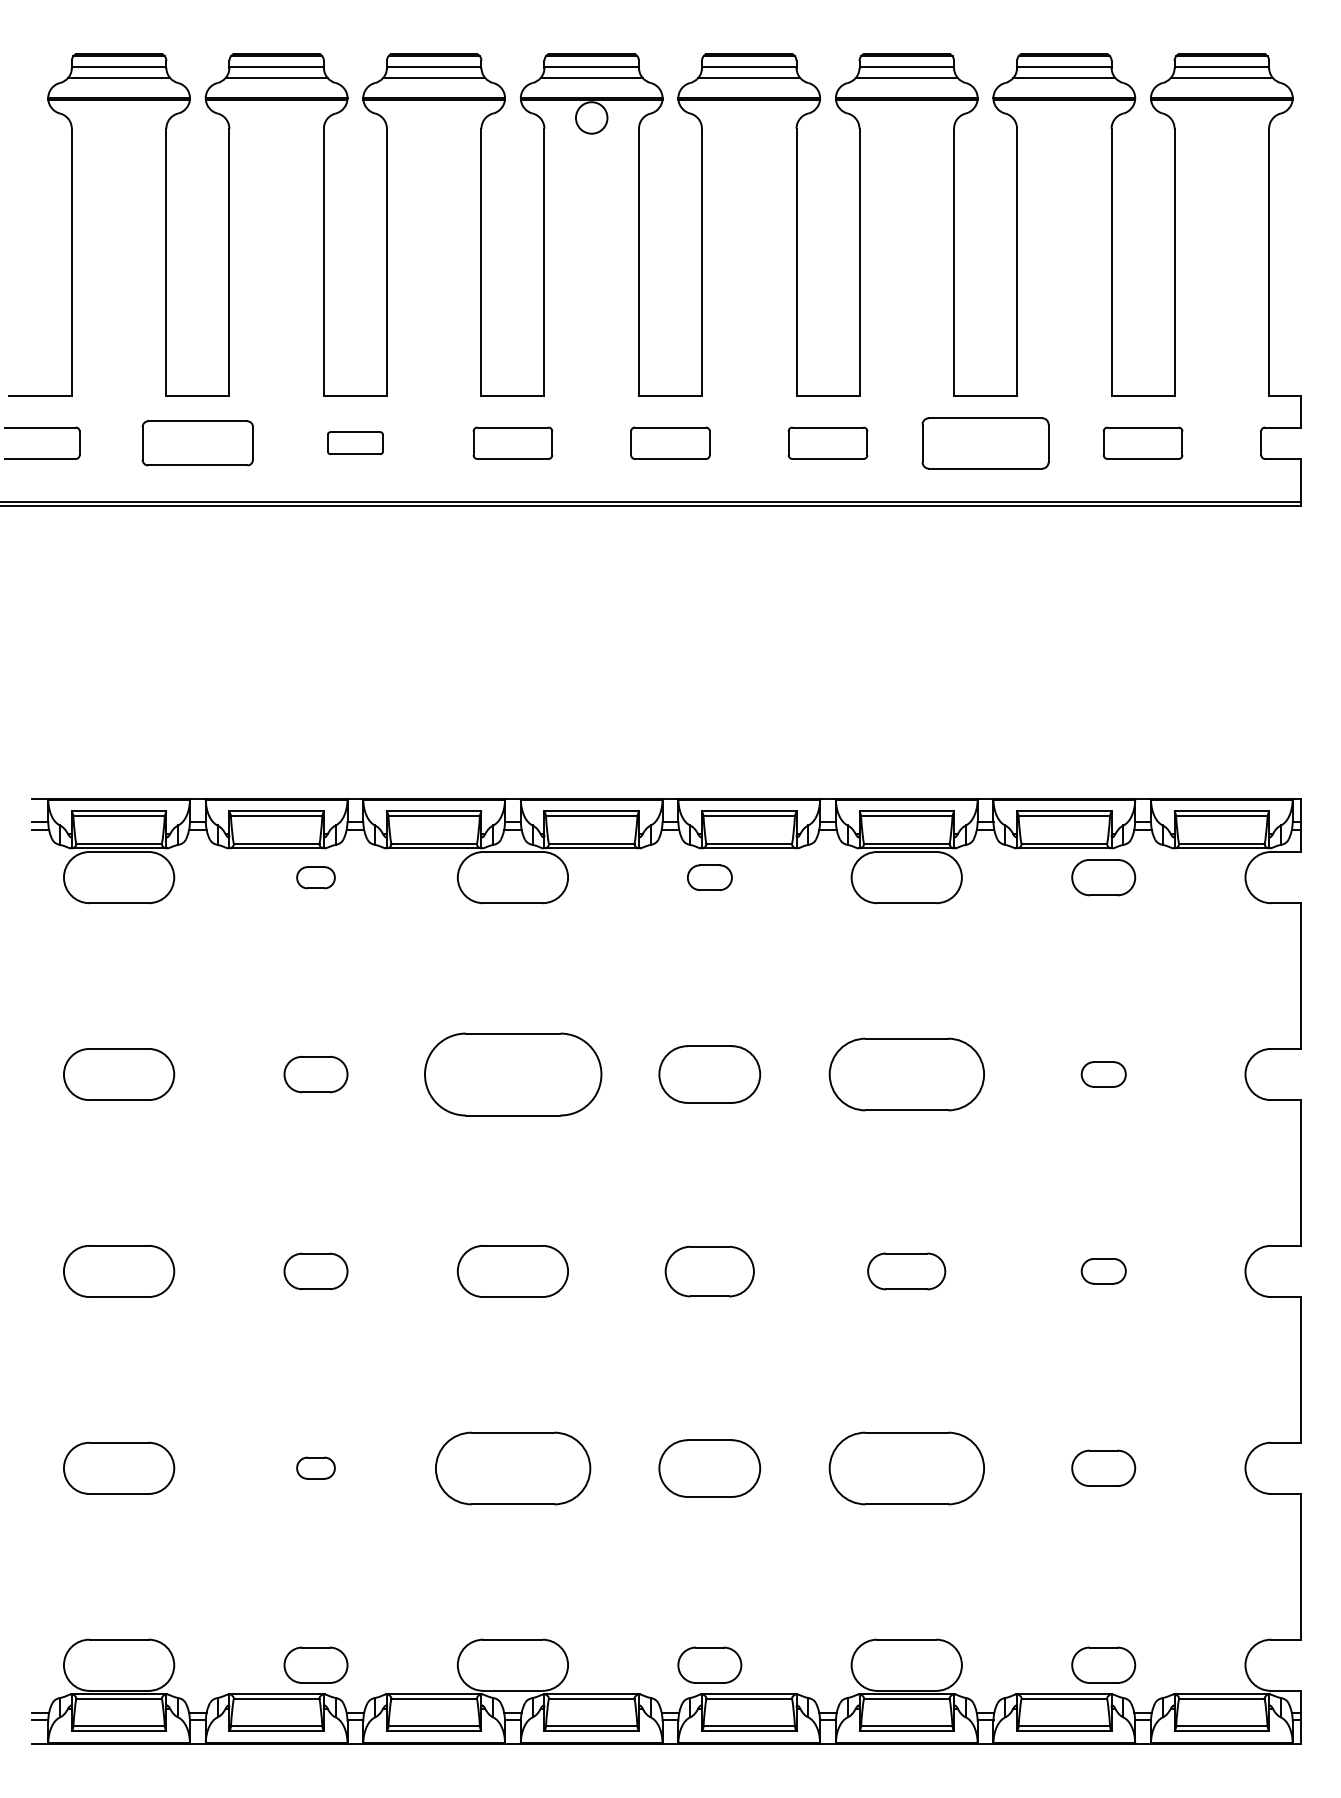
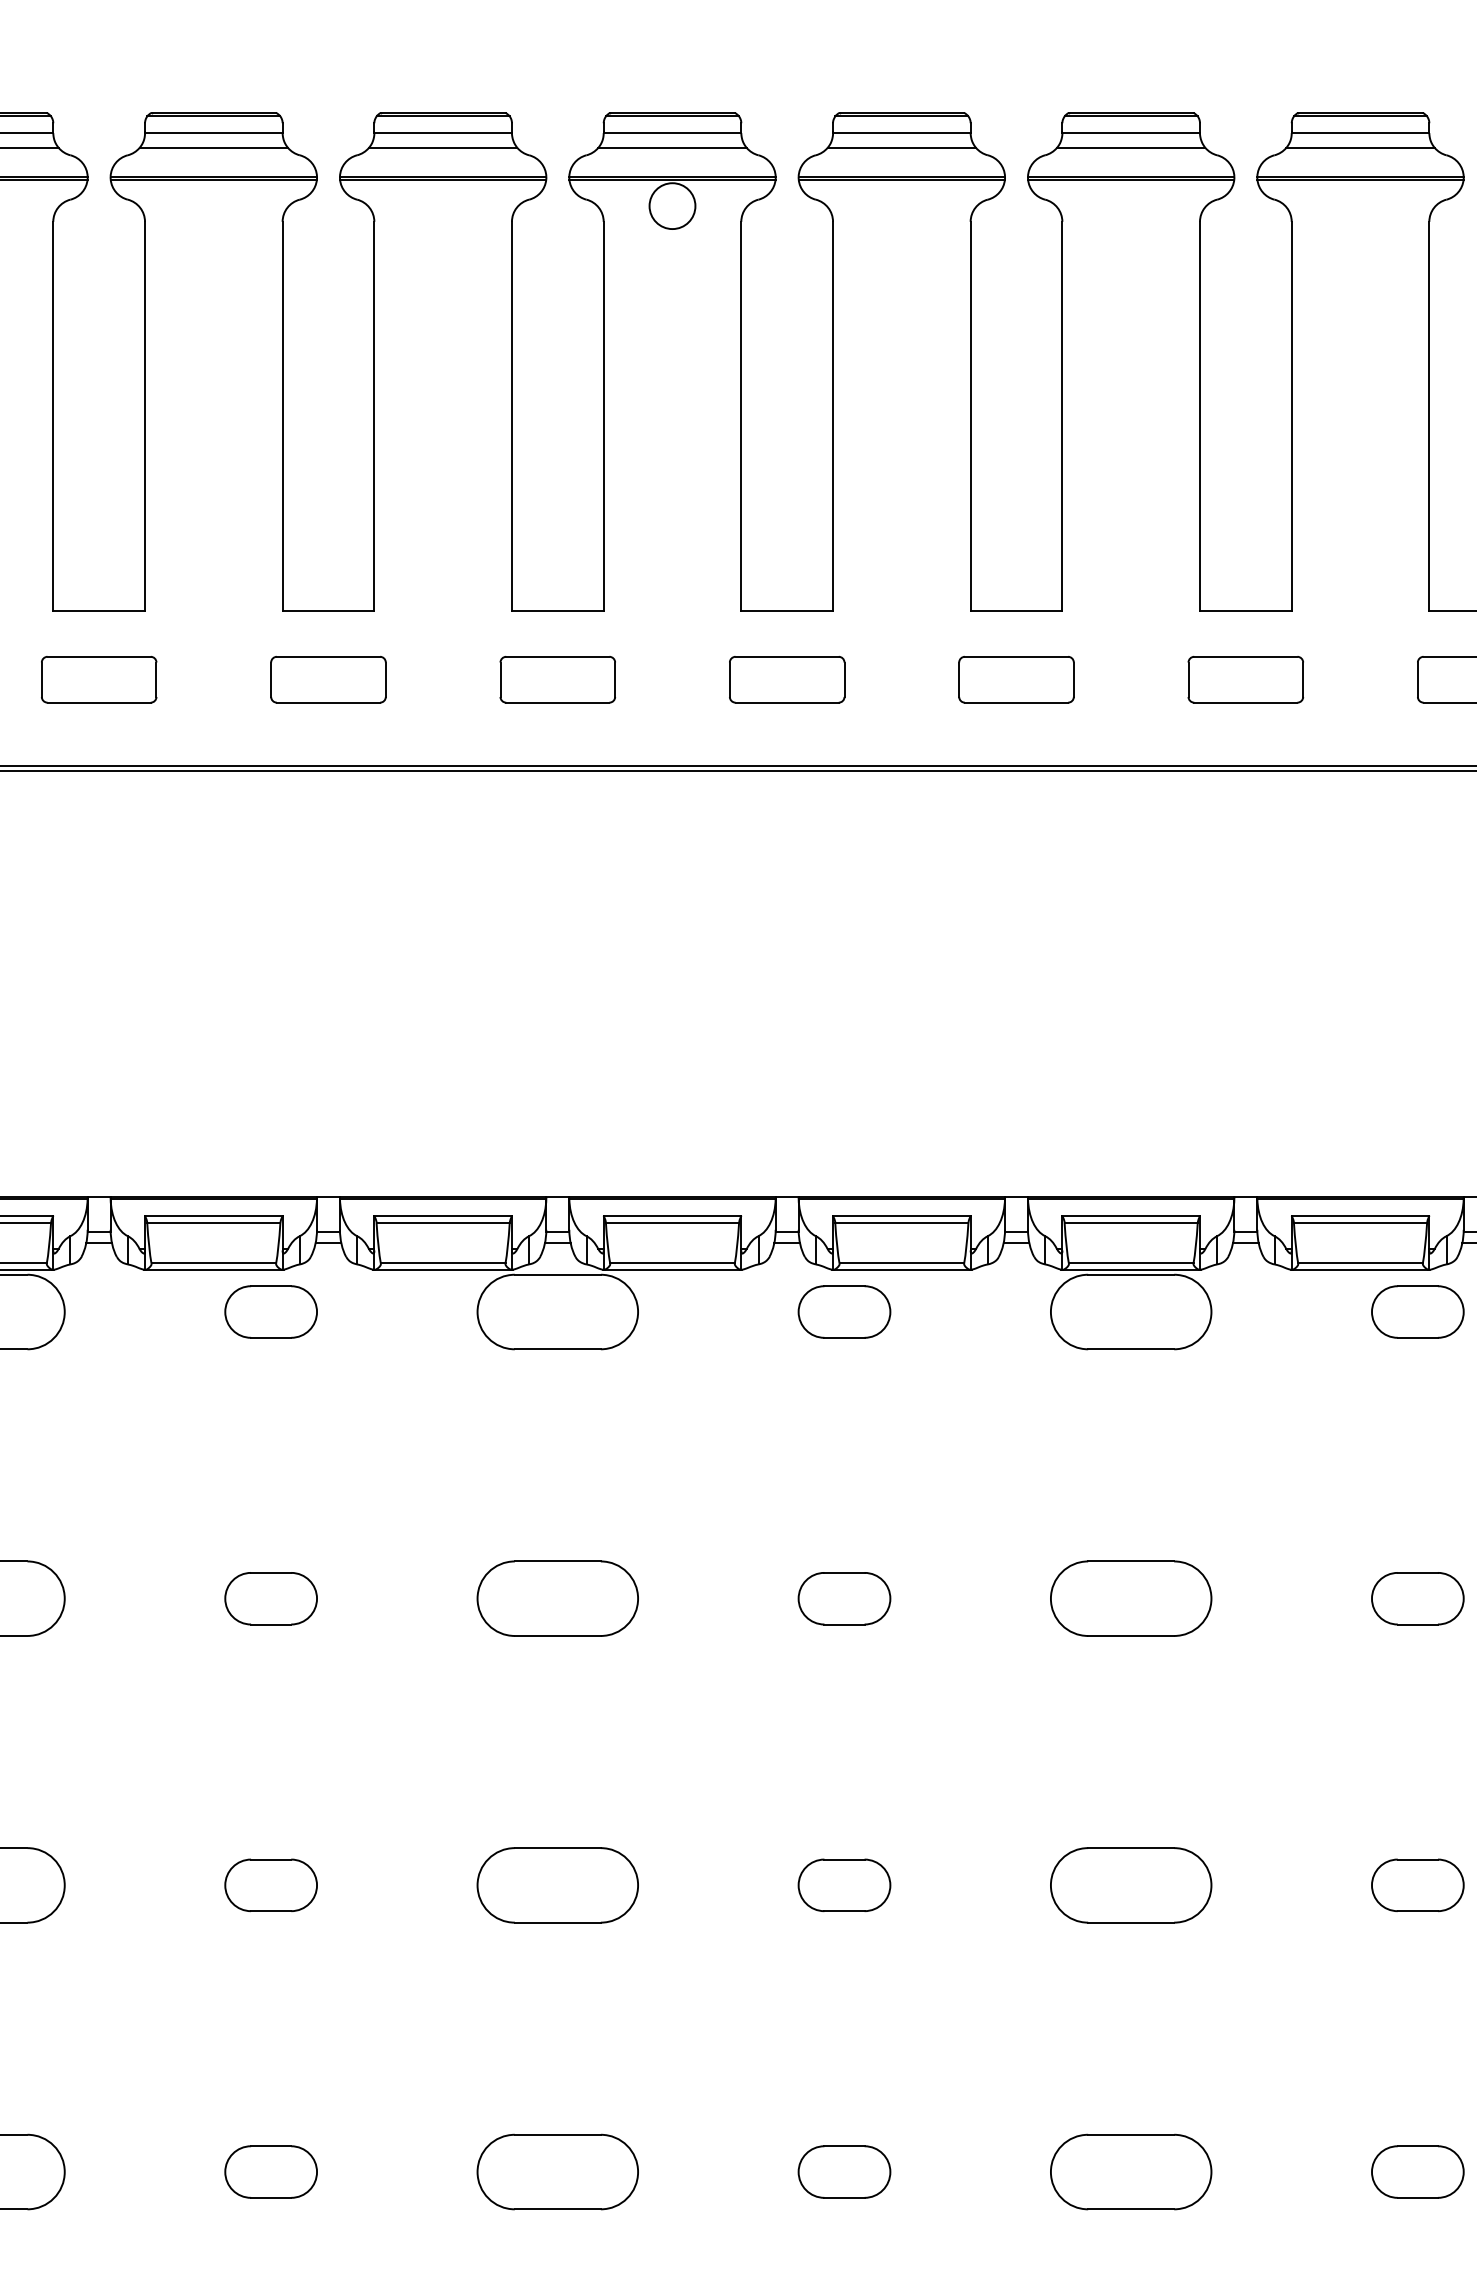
part: (197, 442) -> (98, 678), size x0.71
part: (355, 442) -> (328, 678), size x1.43
part: (985, 442) -> (1245, 678), size x0.62
part: (315, 877) -> (270, 1311), size x1.67
part: (709, 877) -> (843, 1311), size x1.43
part: (512, 1074) -> (557, 1598), size x0.62
part: (709, 1074) -> (843, 1598), size x0.62
part: (906, 1074) -> (1130, 1598), size x0.71
part: (1103, 1074) -> (1417, 1598), size x1.43
part: (709, 1270) -> (843, 1884), size x0.71
part: (1103, 1270) -> (1417, 1884), size x1.43
part: (906, 1271) -> (1130, 1885), size x1.43
part: (315, 1467) -> (270, 2170), size x1.67
part: (512, 1467) -> (557, 2170), size x0.71
part: (709, 1467) -> (843, 2170), size x0.62
part: (906, 1467) -> (1130, 2170), size x0.71

